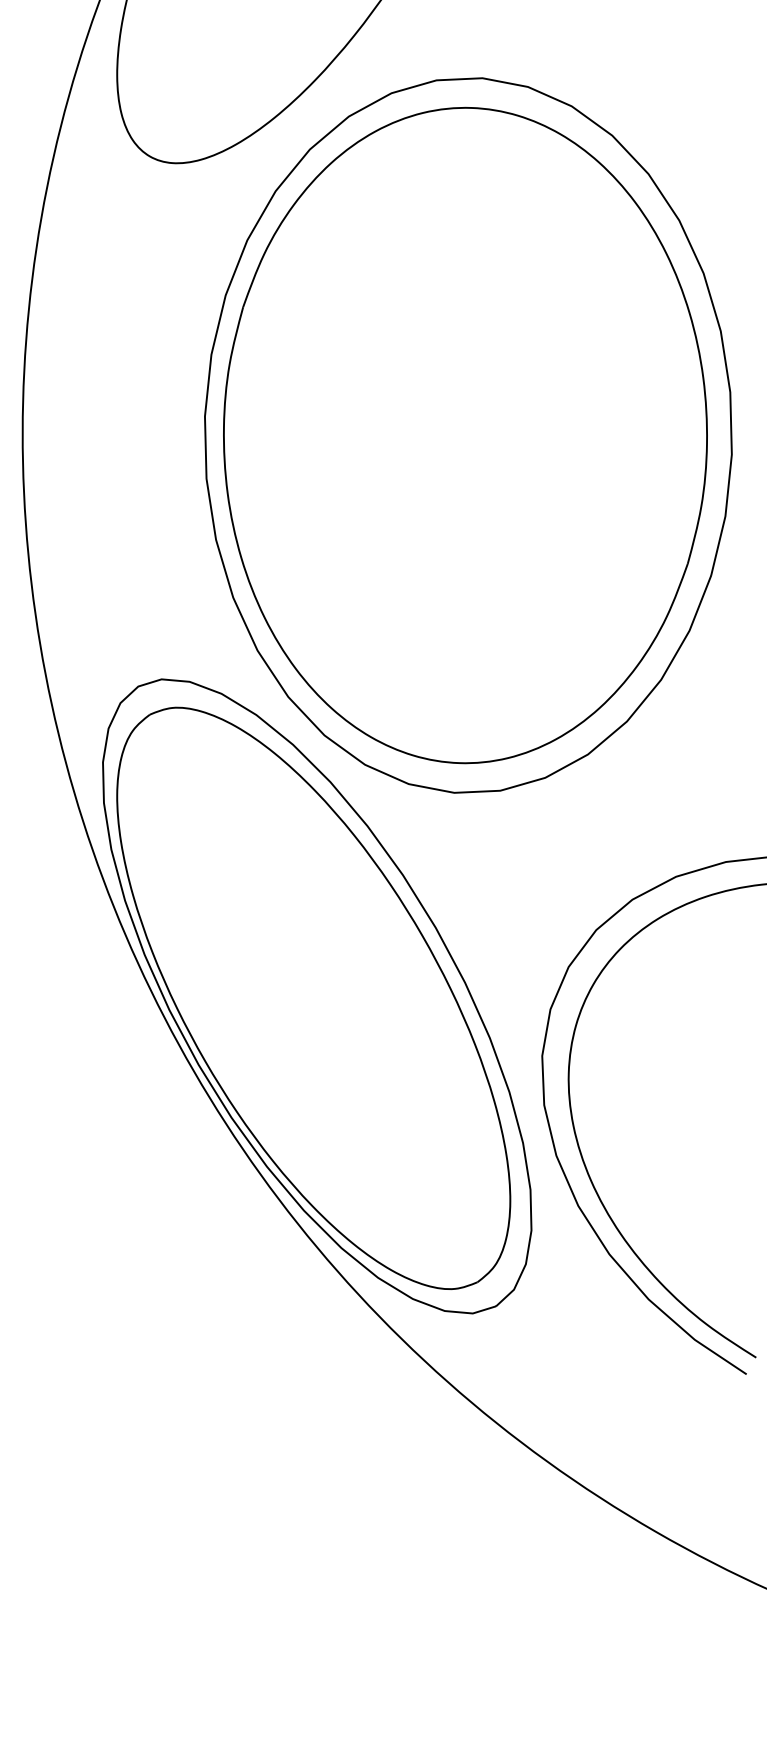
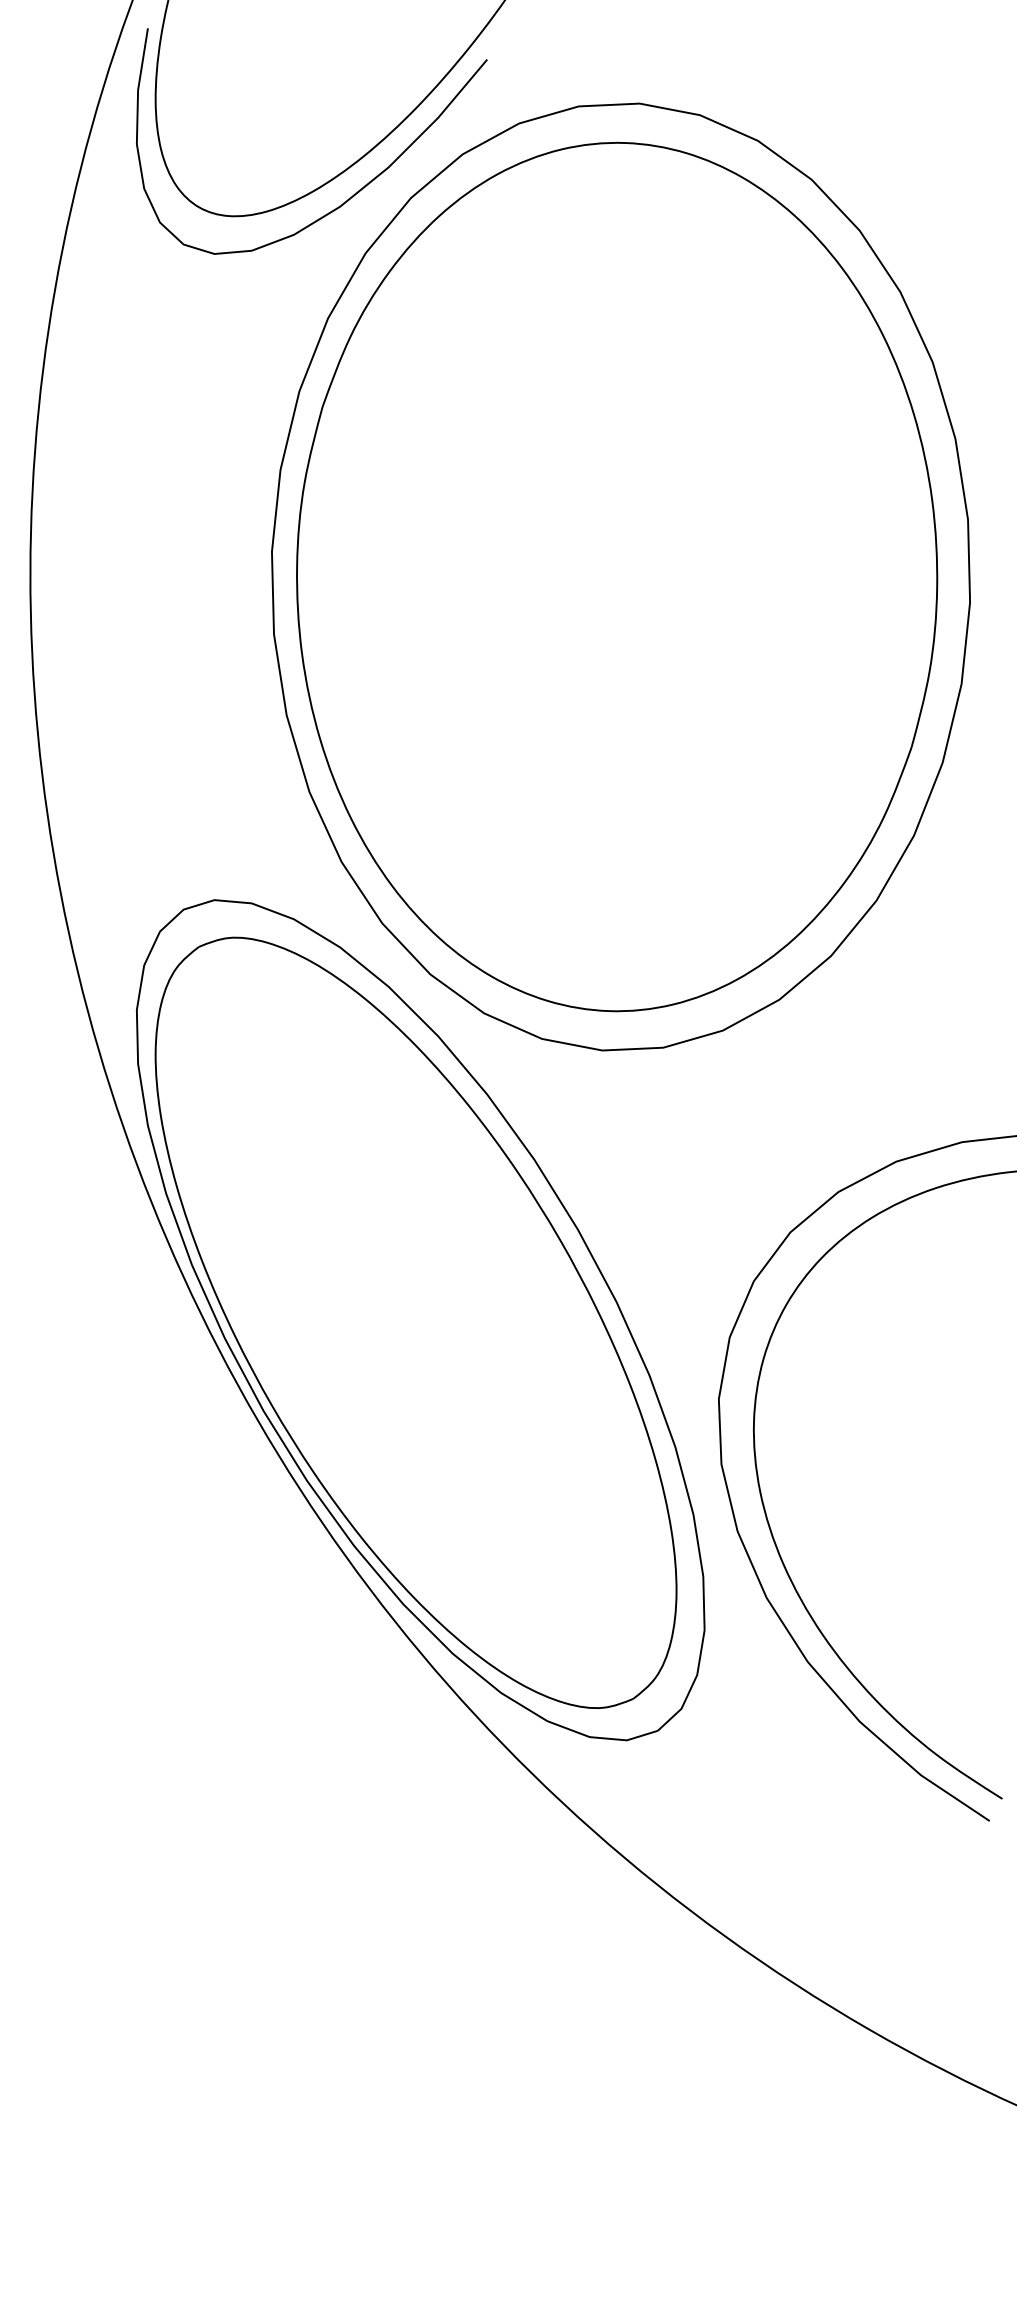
curve: (267, 146) -> (354, 193), added

